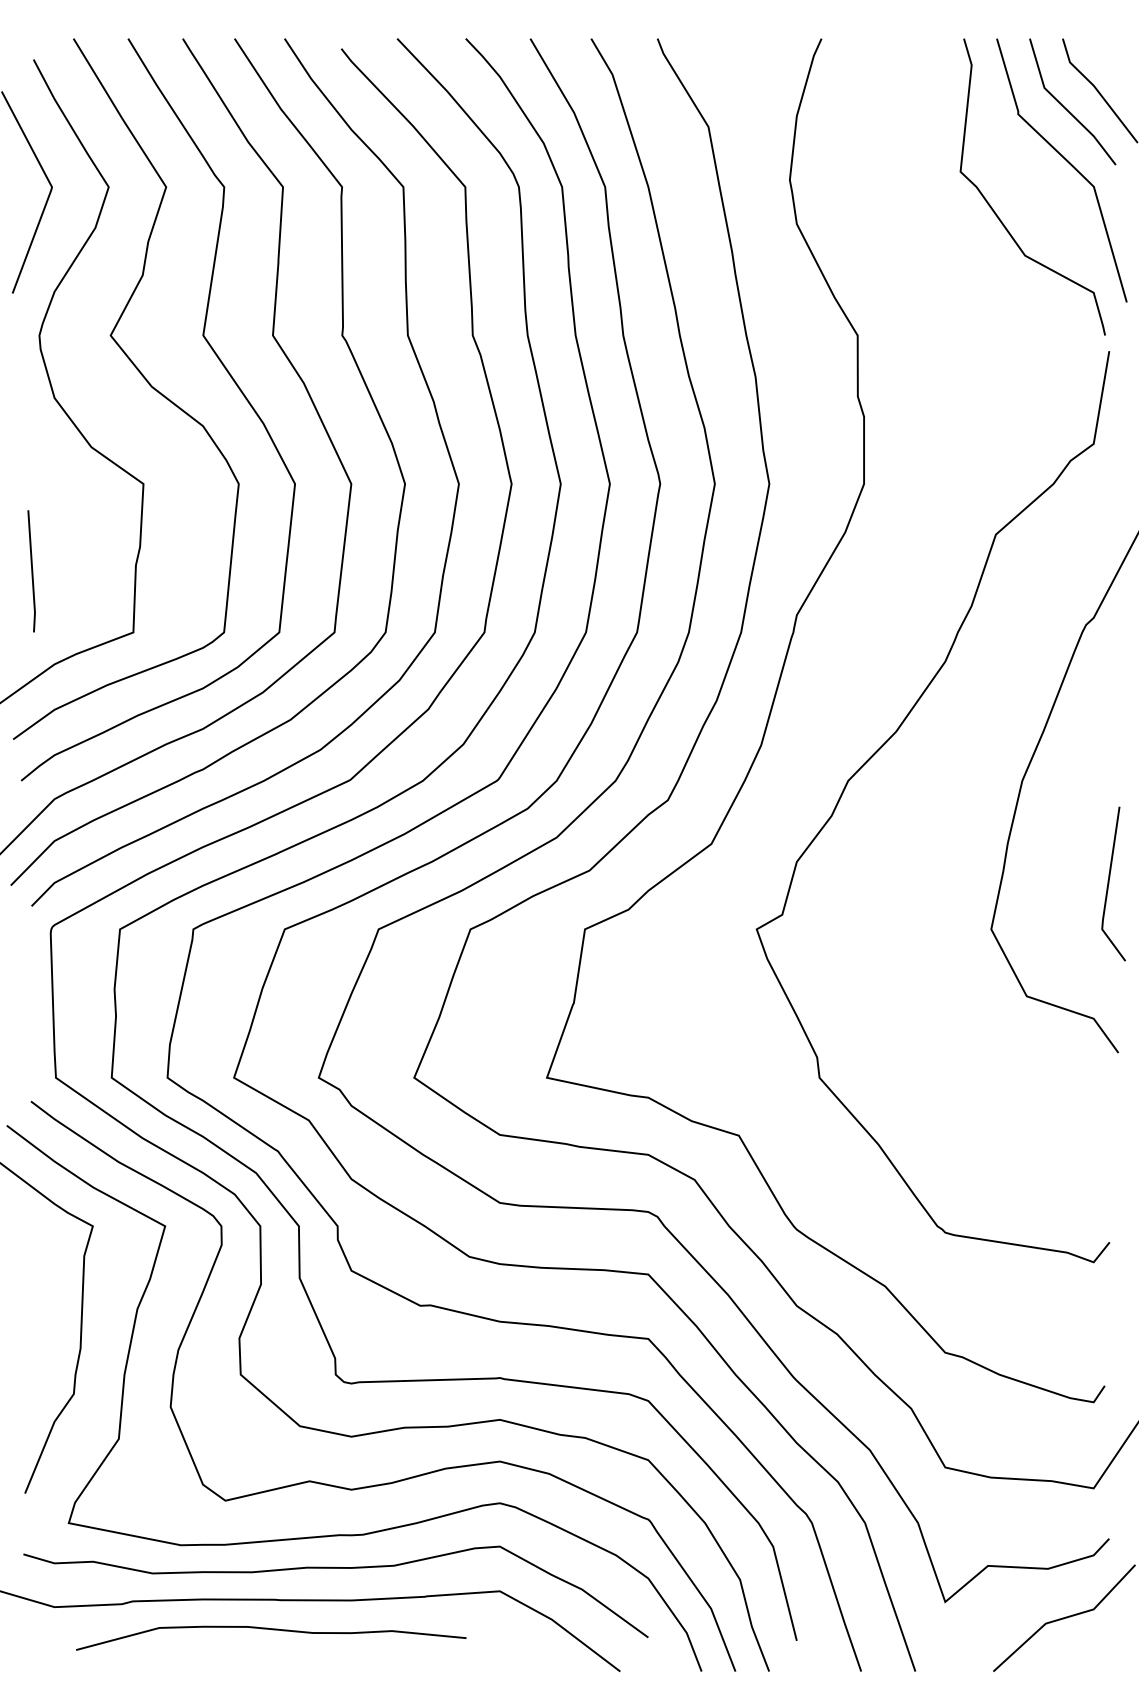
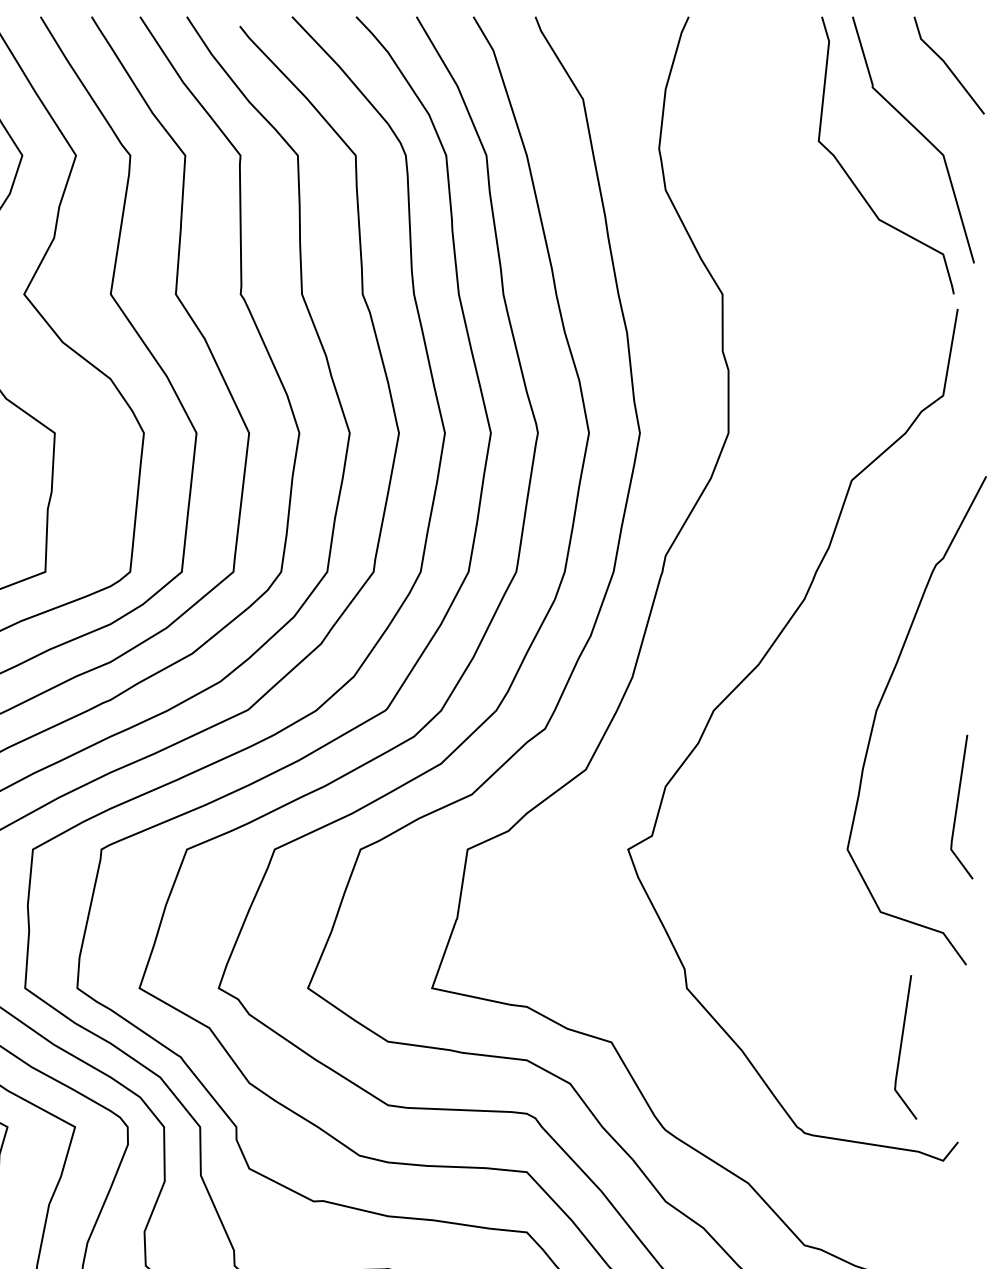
line: (1065, 107) -> (916, 81), removed
line: (1049, 1140) -> (901, 1046), added

